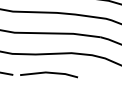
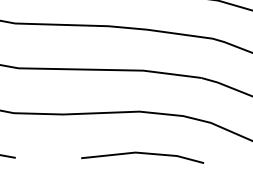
line: (49, 73) -> (143, 154), moved

